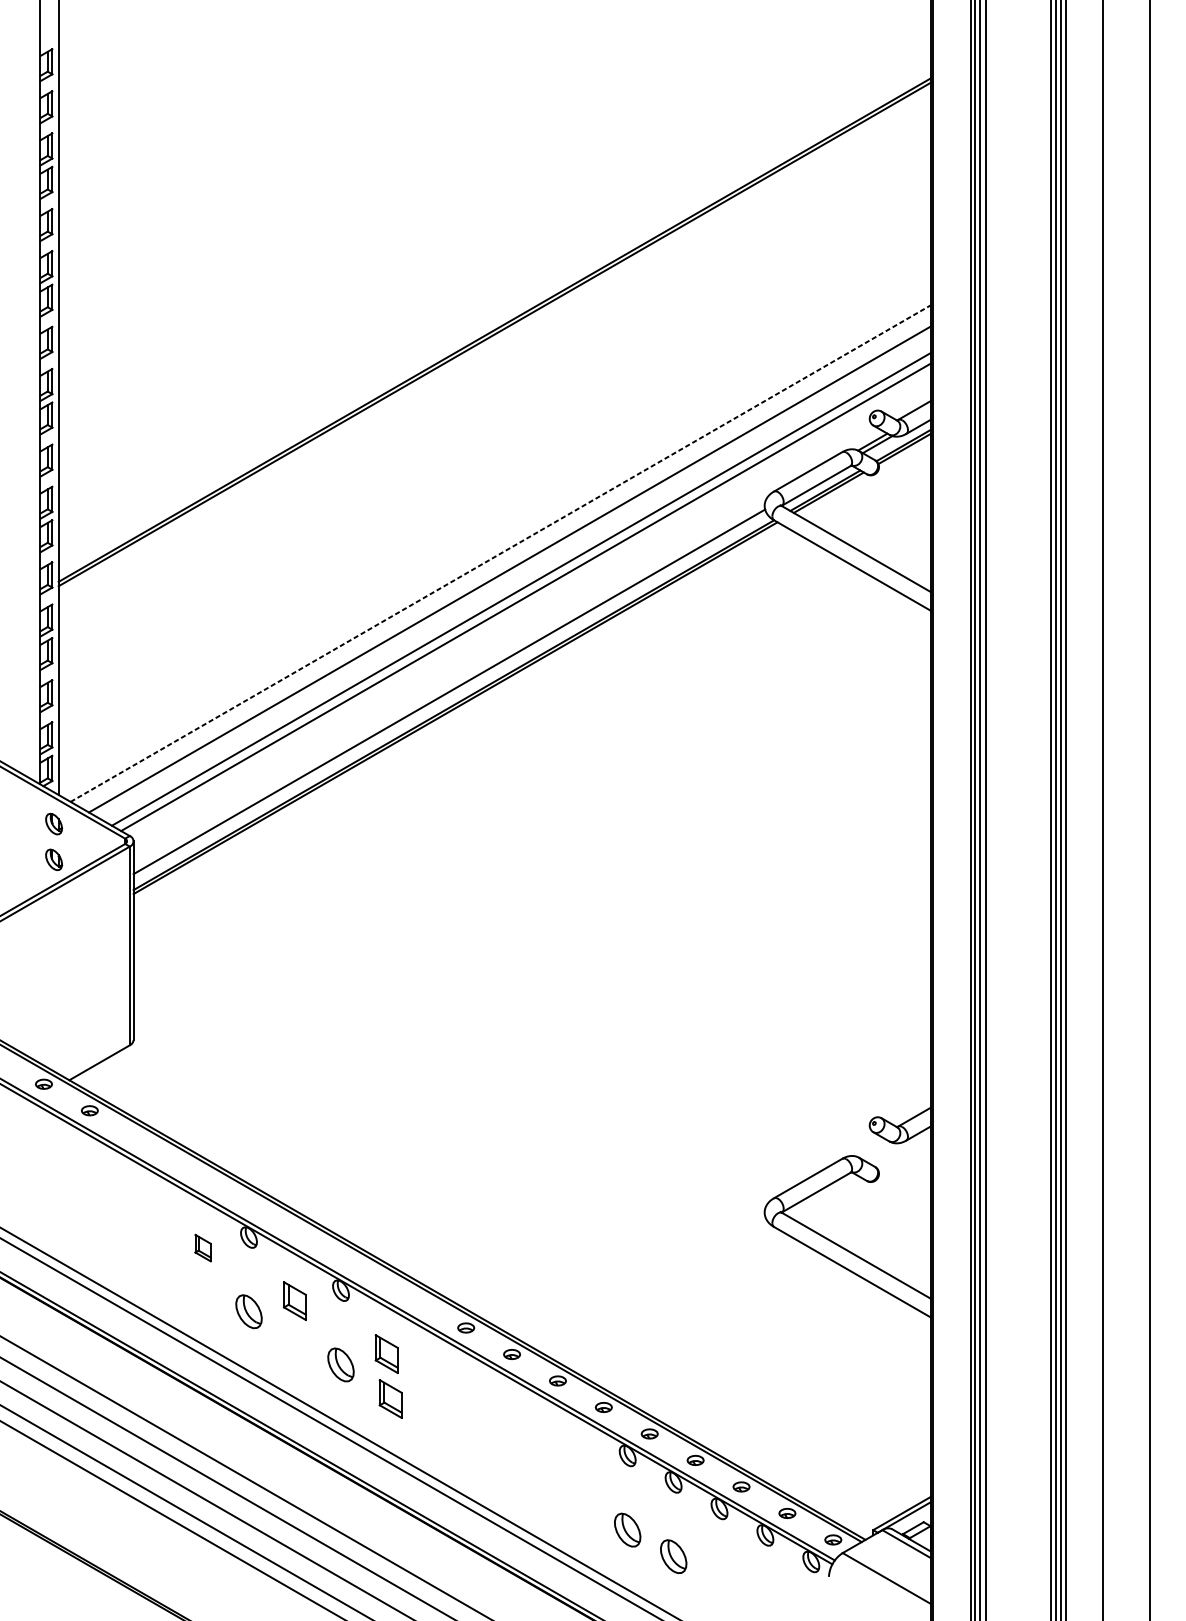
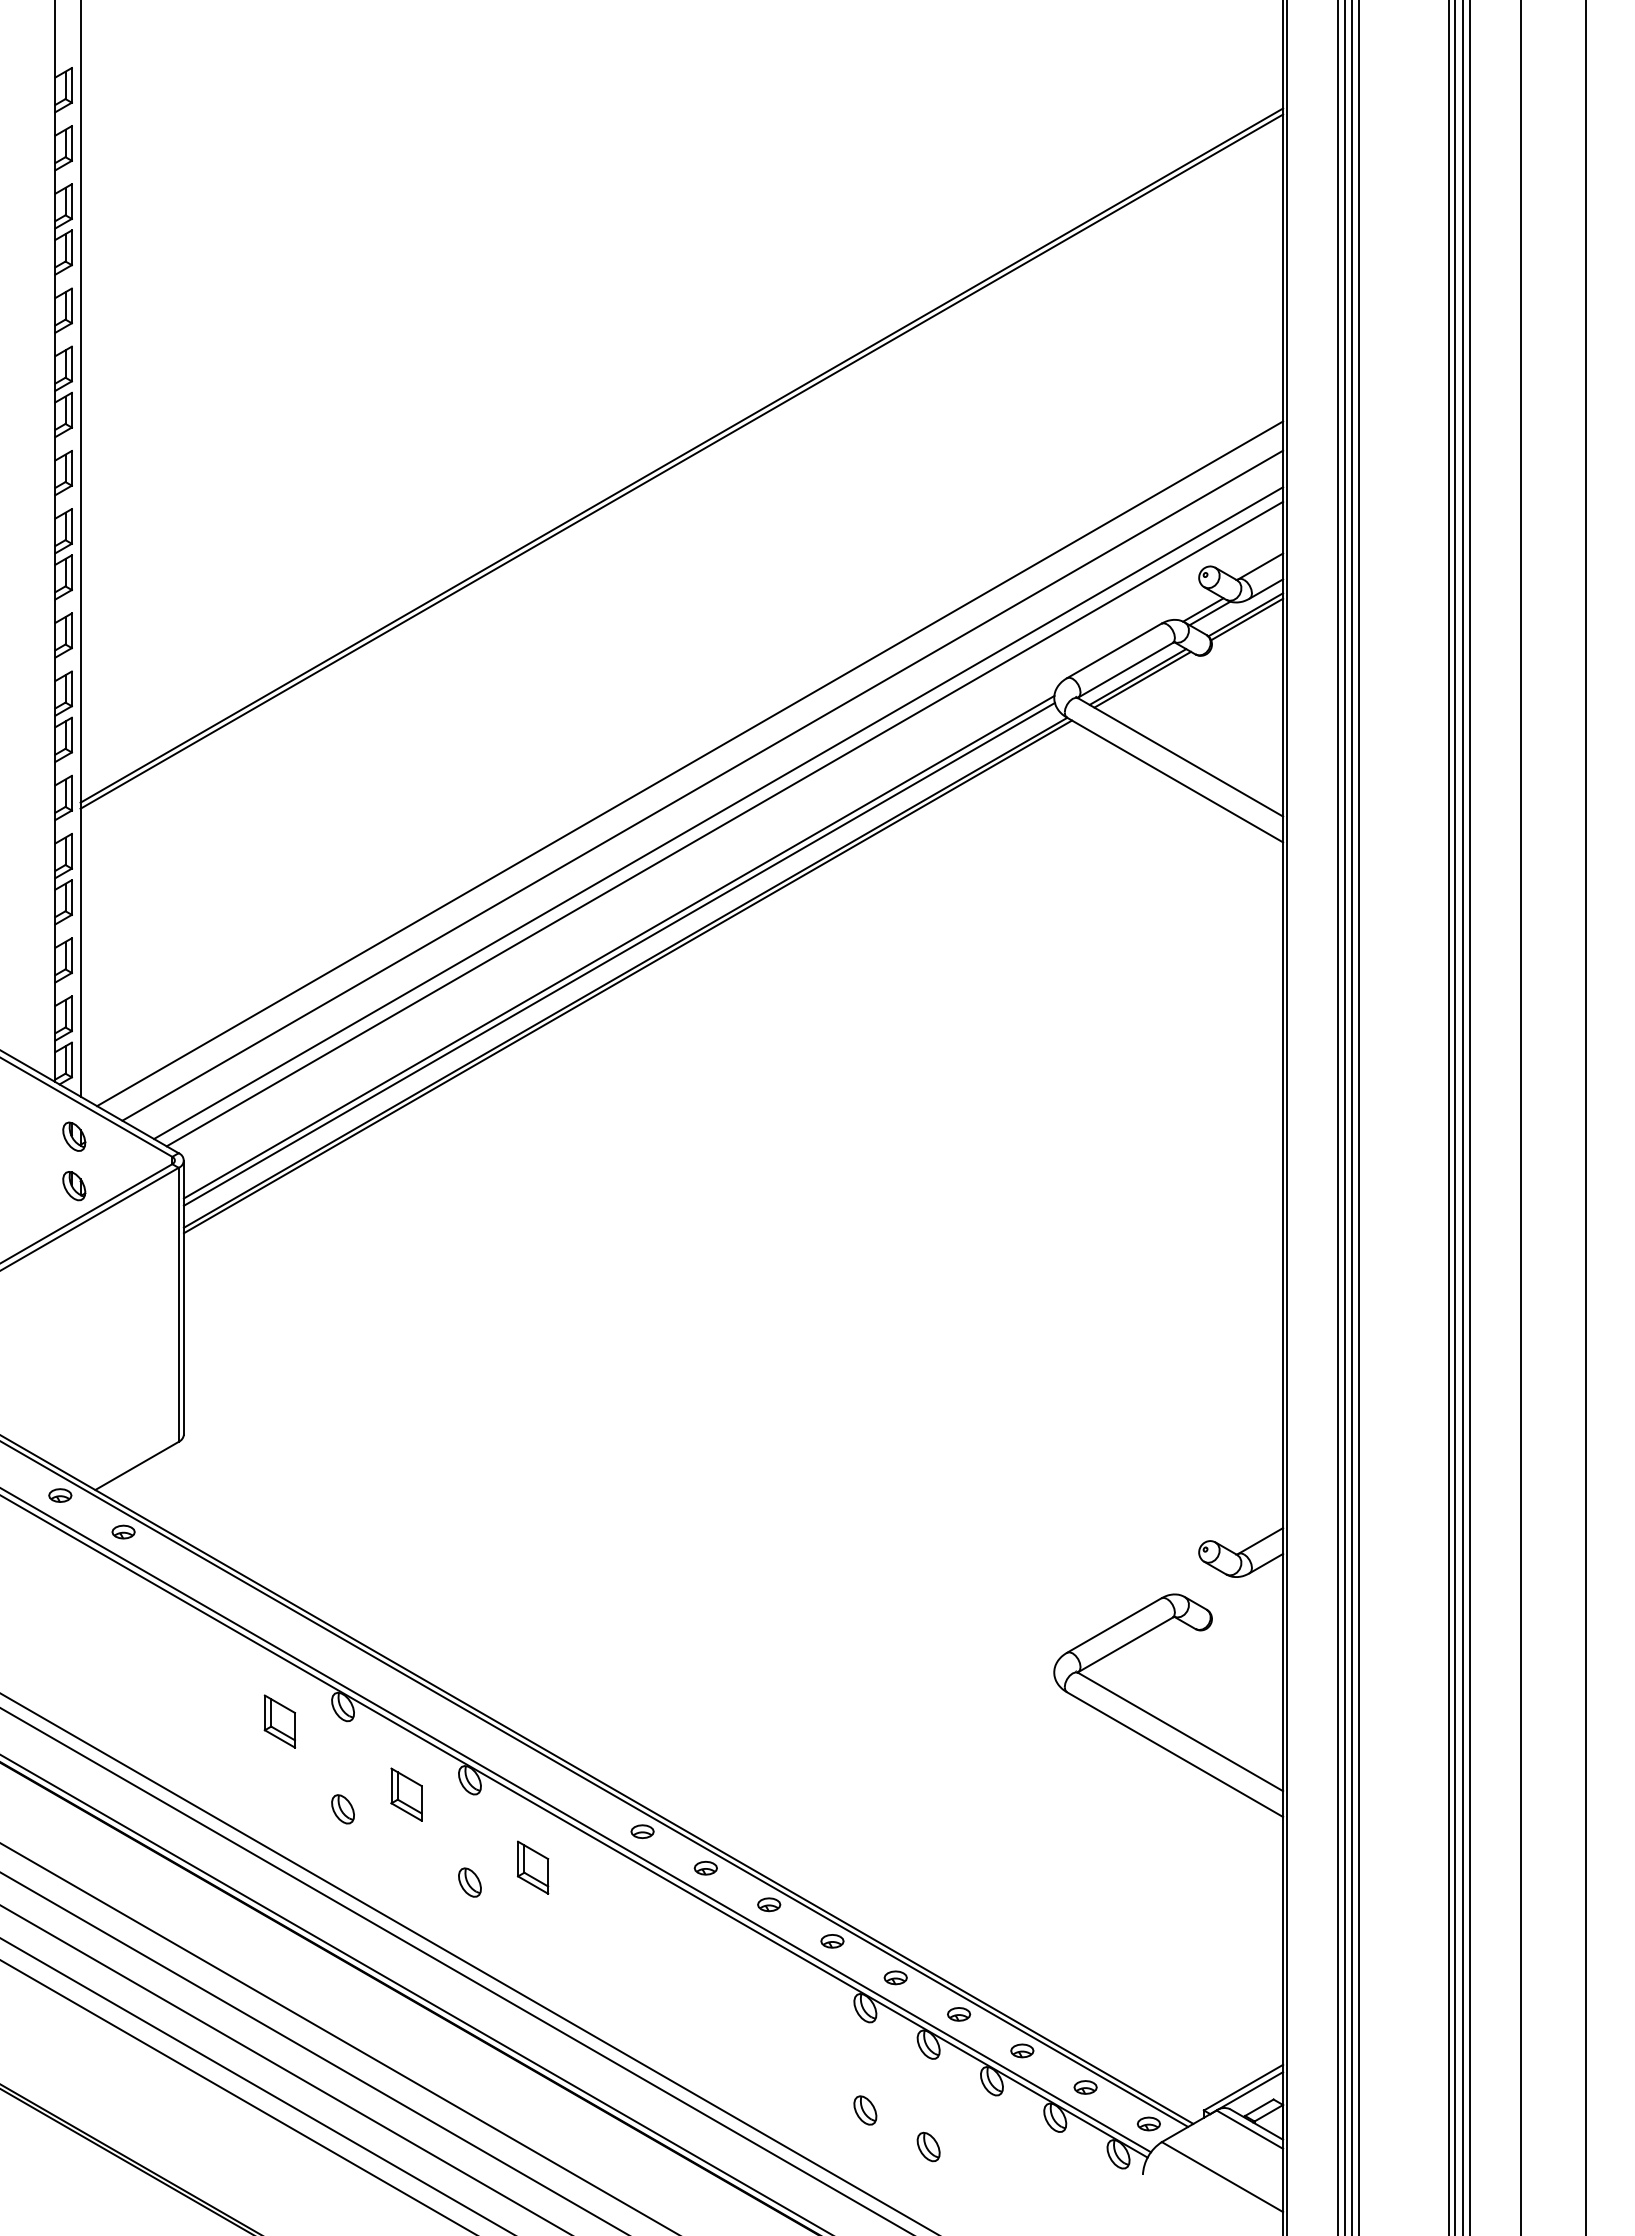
line: (500, 553) -> (690, 763), dashed -> solid
line: (448, 686) -> (618, 946), added
part: (202, 1248) -> (279, 1721), size x1.43
part: (248, 1311) -> (342, 1809), size x0.62
part: (340, 1364) -> (469, 1882), size x0.62
part: (390, 1398) -> (538, 1929), removed
part: (627, 1530) -> (865, 2110), size x0.62
part: (673, 1556) -> (928, 2146), size x0.62

